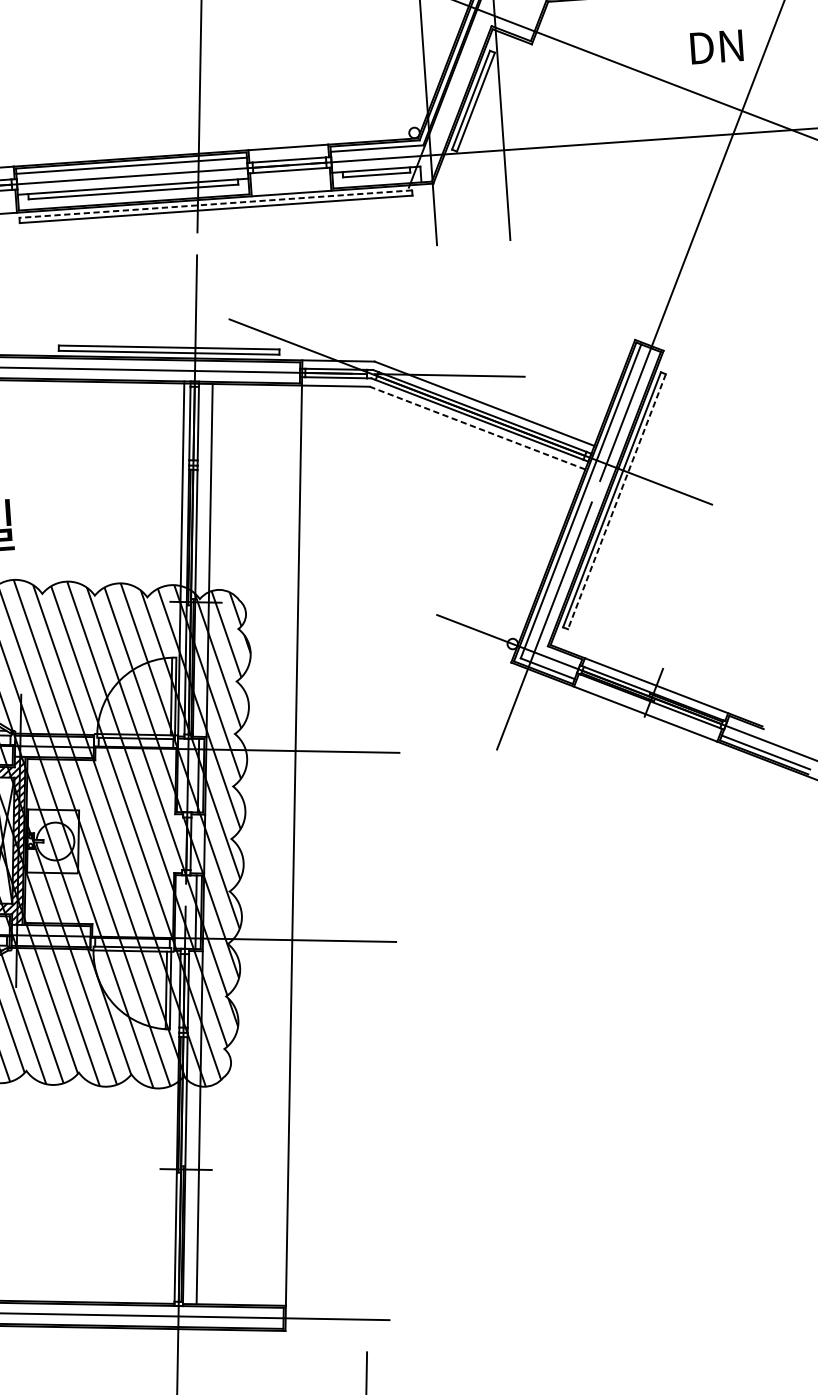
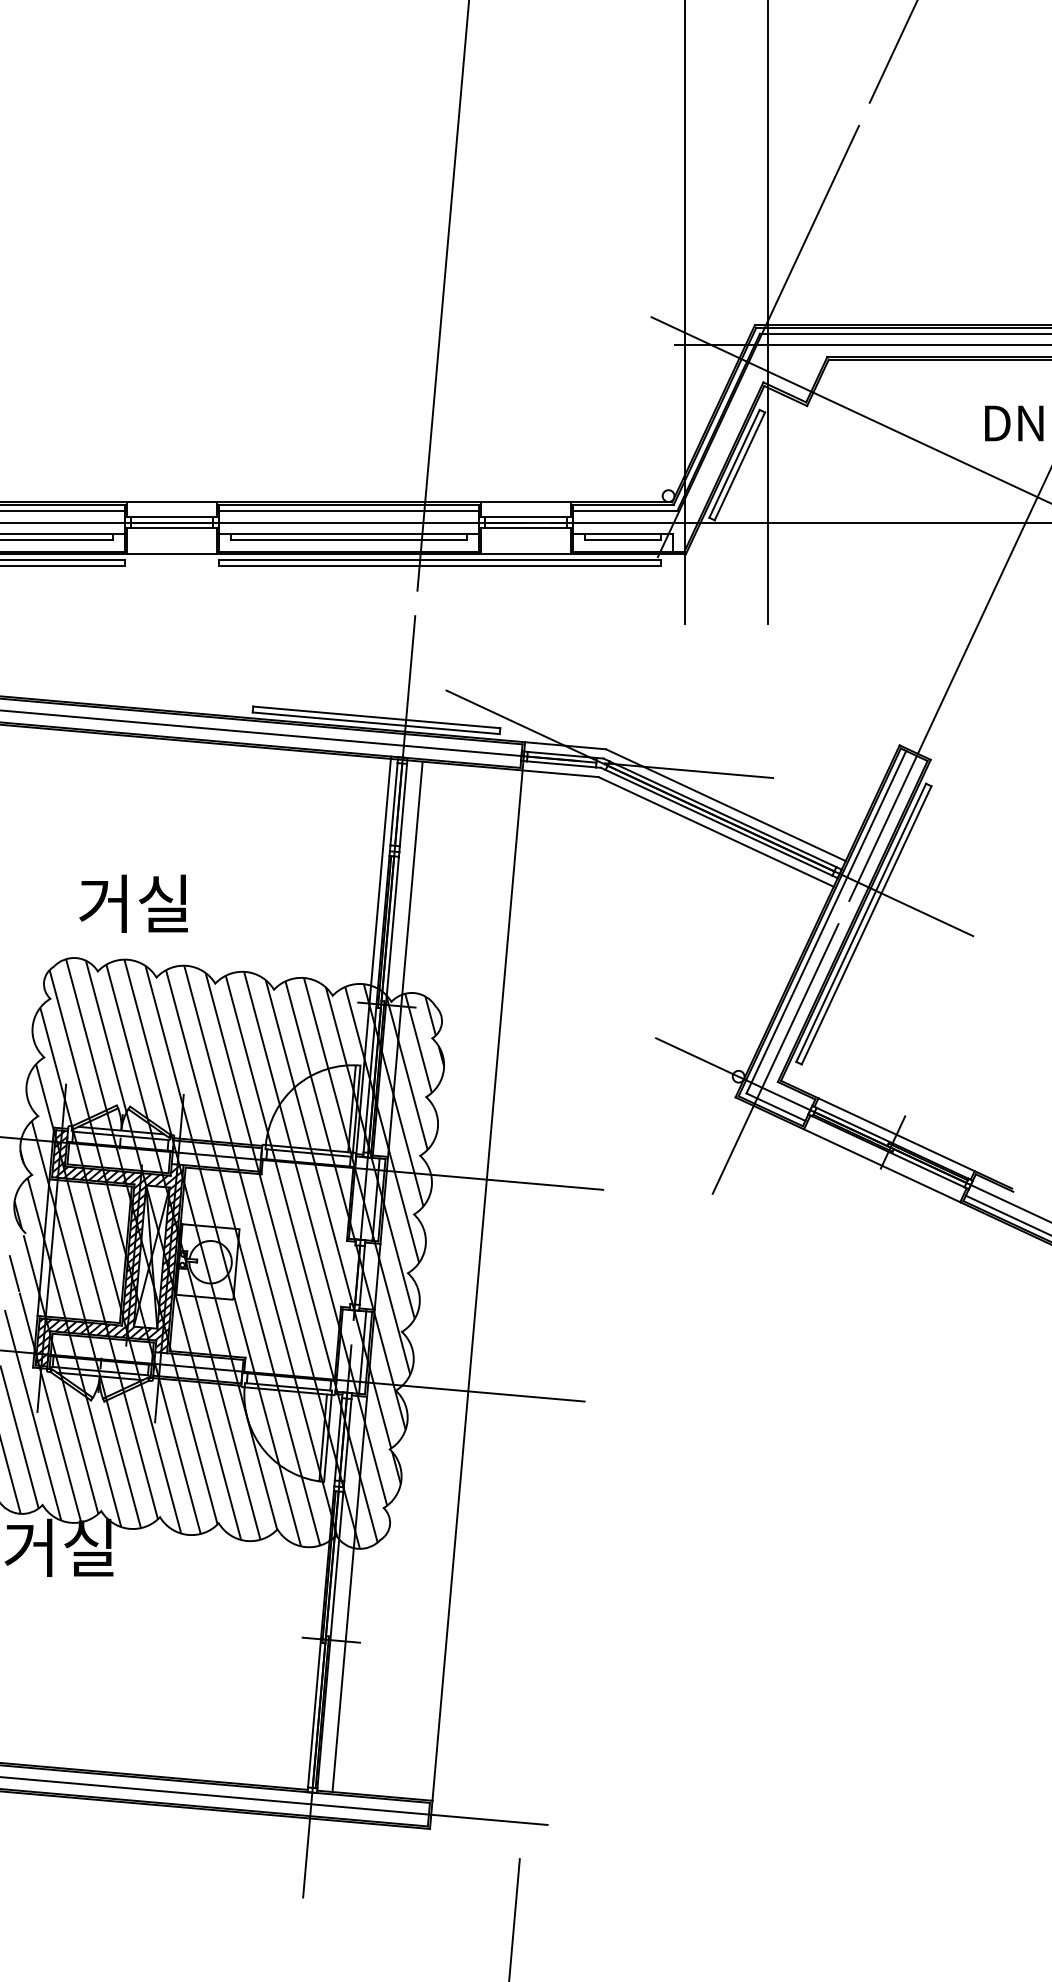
line: (215, 204) -> (439, 560), dashed -> solid
line: (477, 427) -> (716, 831), dashed -> solid
line: (616, 501) -> (866, 925), dashed -> solid

